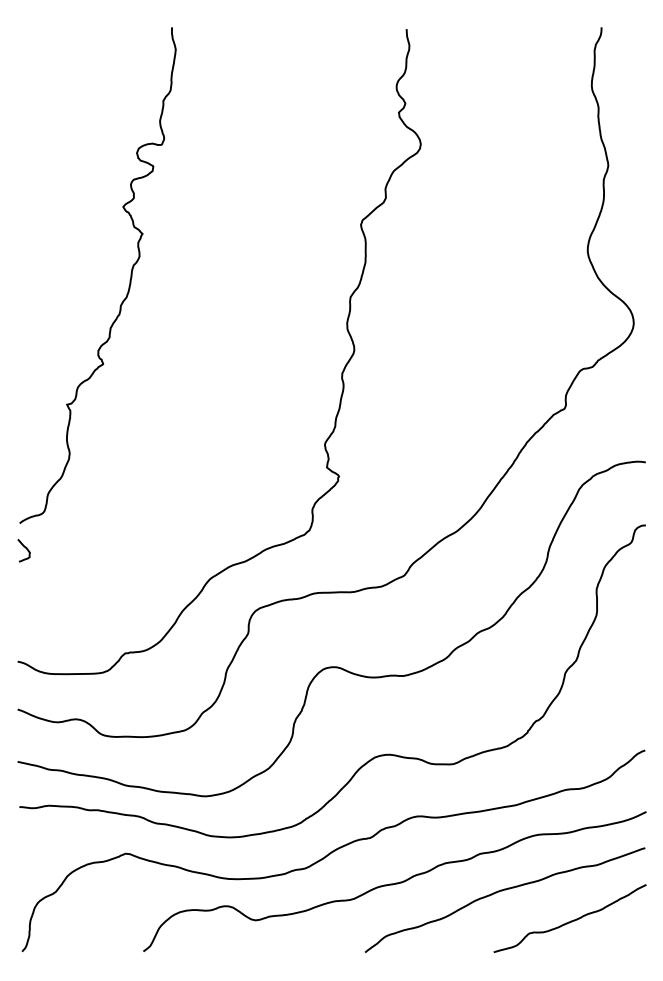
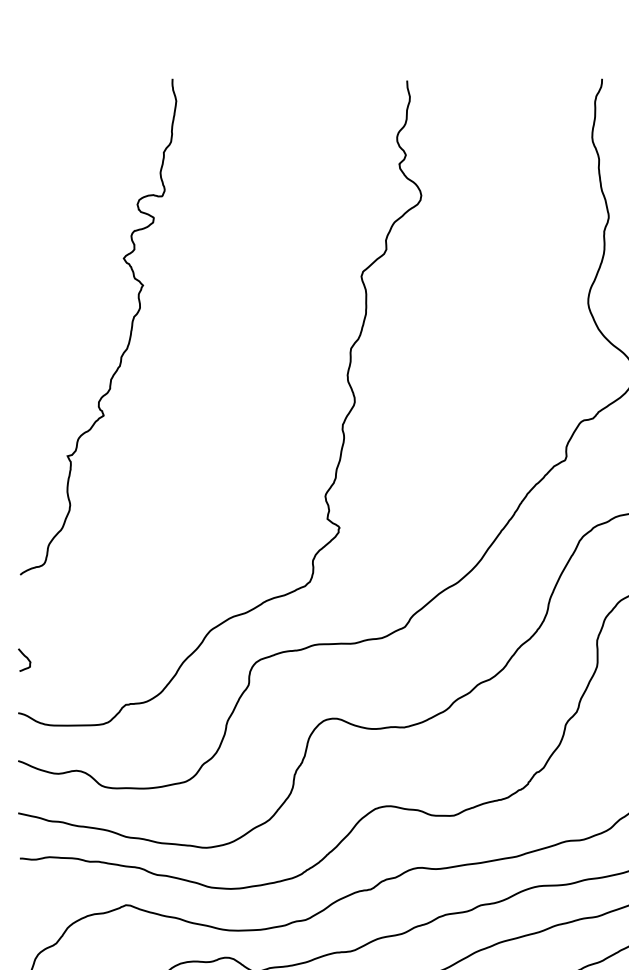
curve: (25, 548) -> (26, 657), moved

